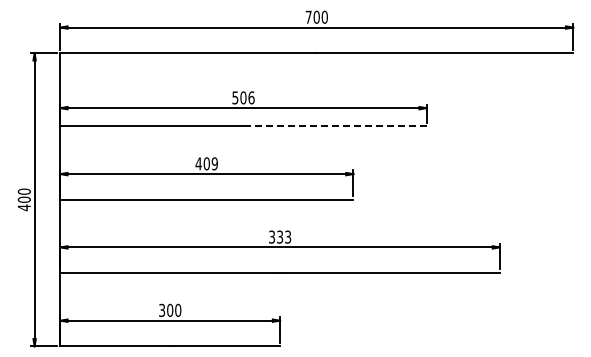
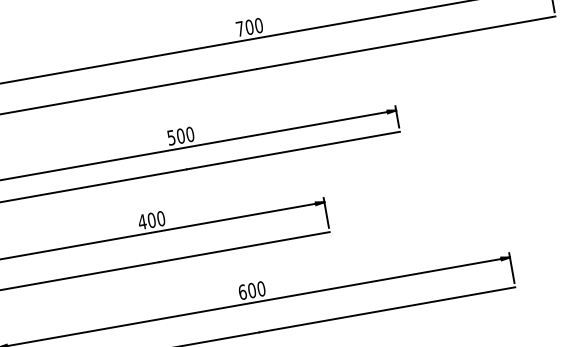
text: (251, 97) -> (190, 134), 506 -> 500
line: (335, 126) -> (293, 150), dashed -> solid
text: (214, 163) -> (160, 218), 409 -> 400
text: (280, 236) -> (252, 289), 333 -> 600

